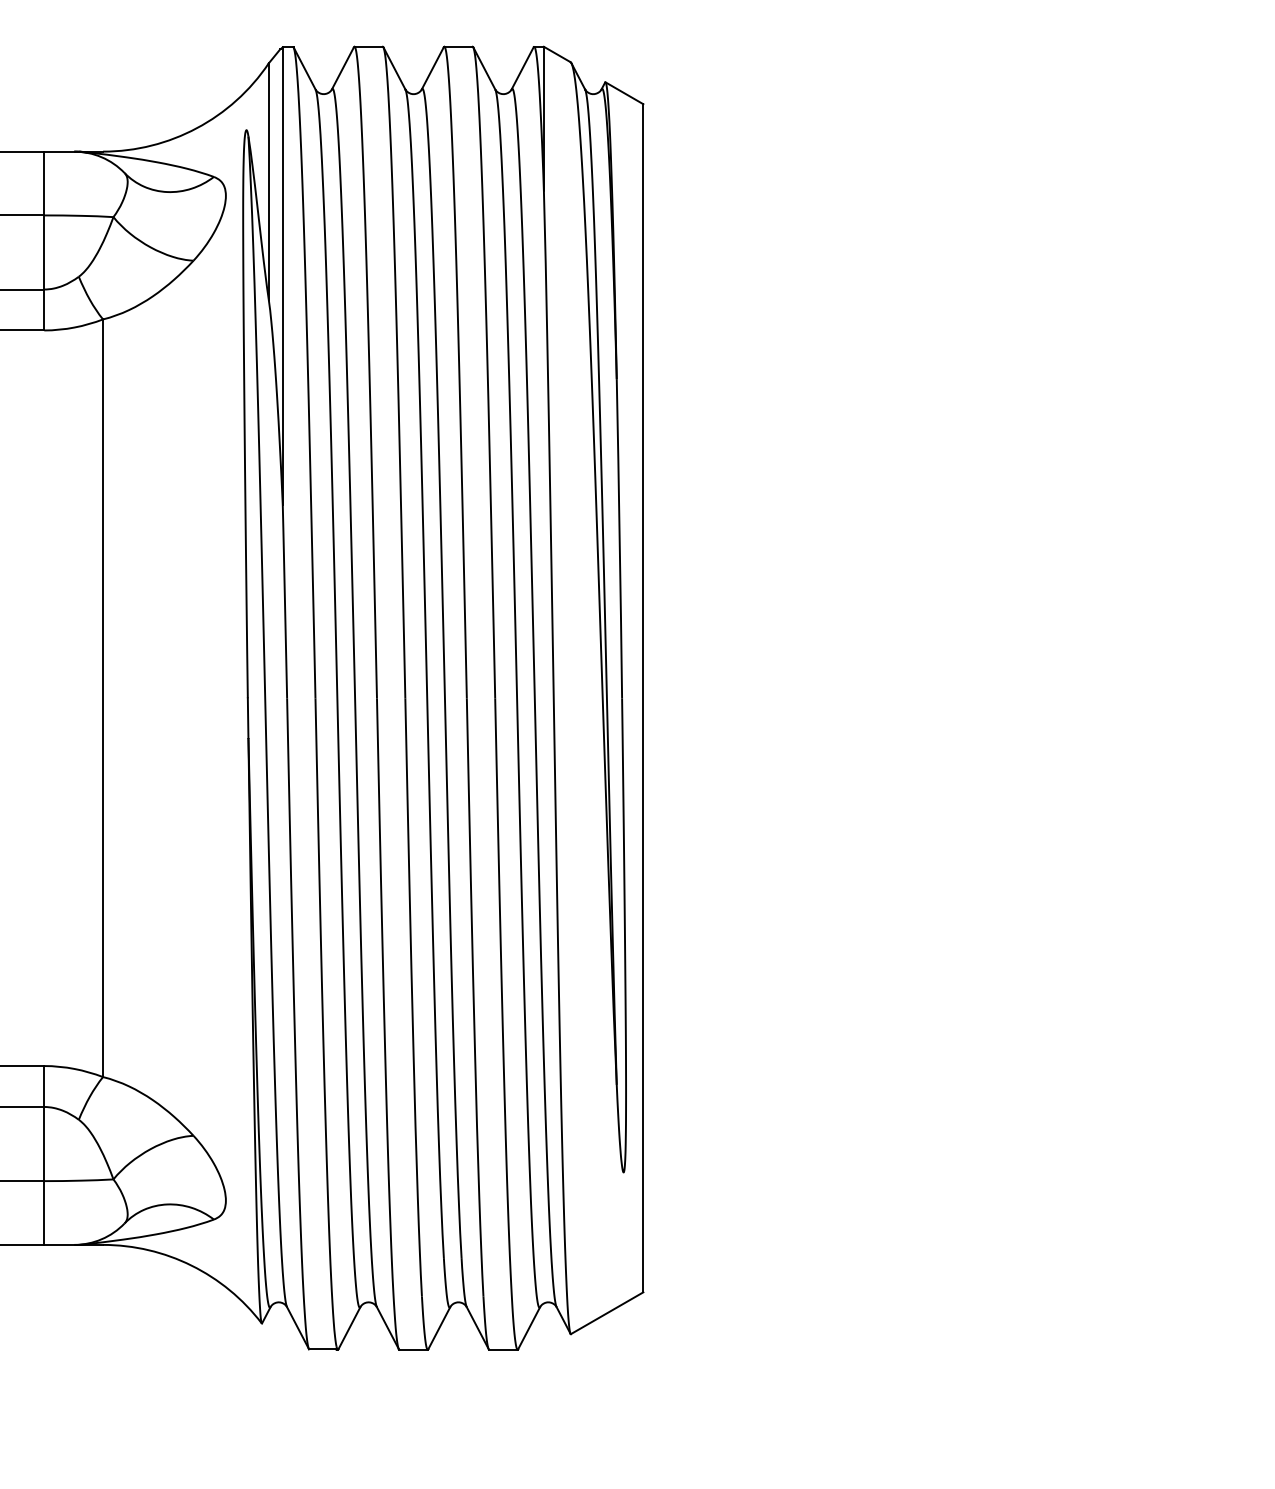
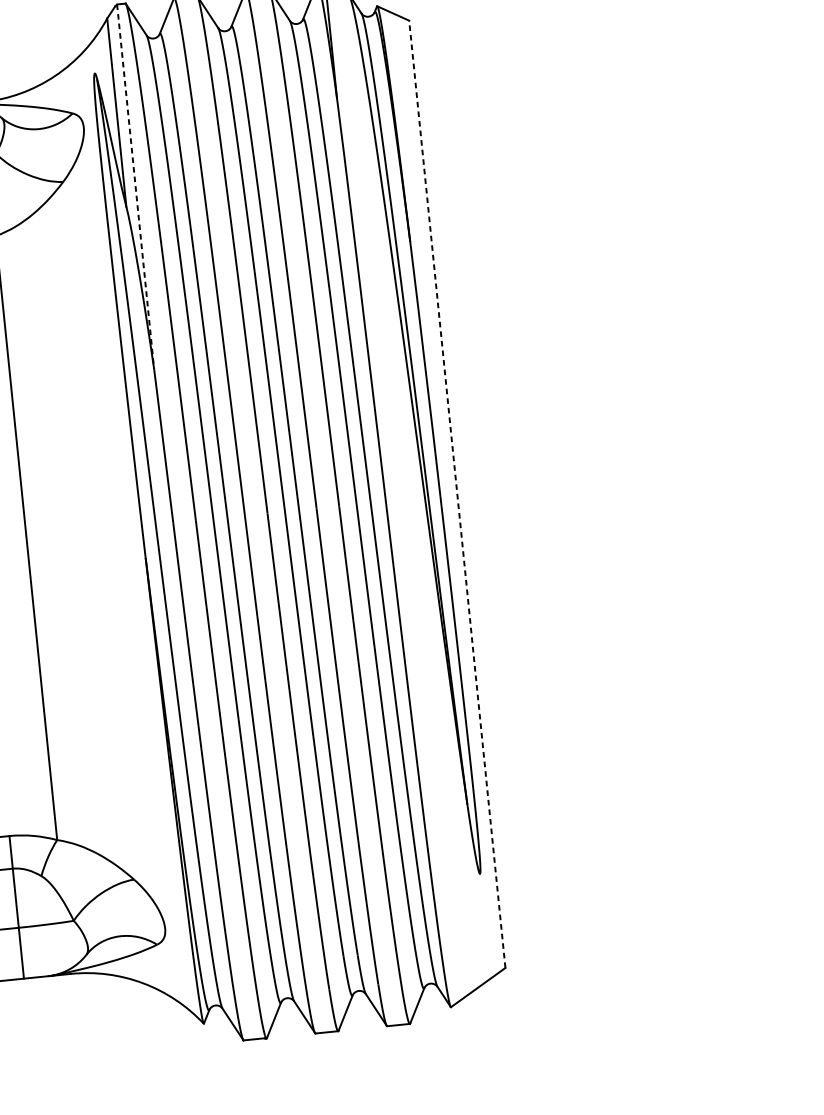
line: (282, 276) -> (135, 187), solid -> dashed
line: (643, 697) -> (457, 493), solid -> dashed

